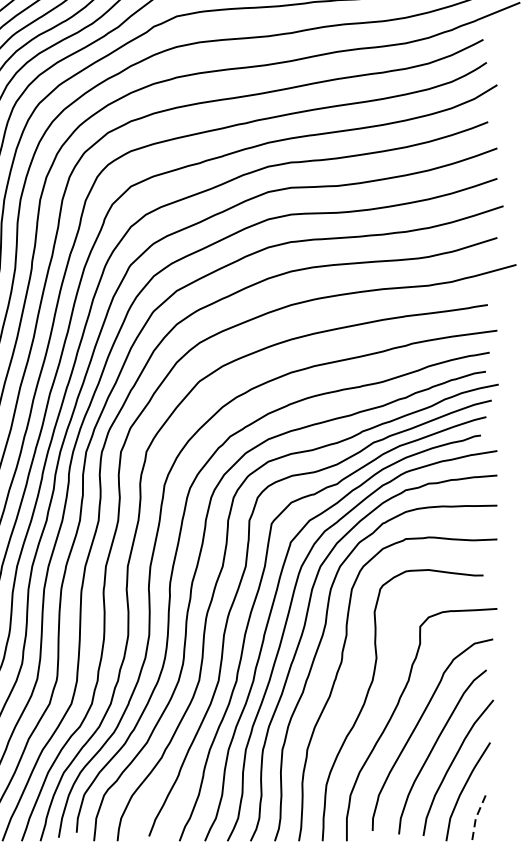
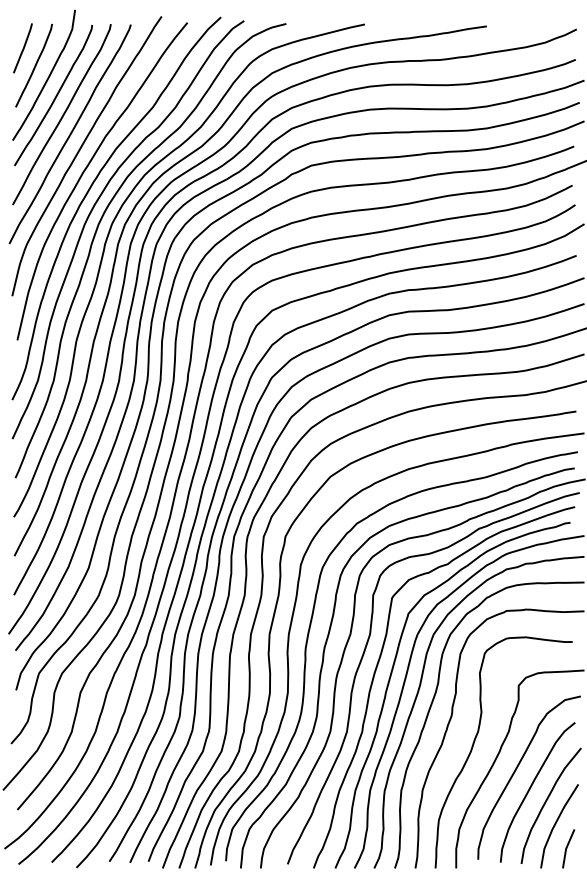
line: (476, 817) -> (566, 848), dashed -> solid

